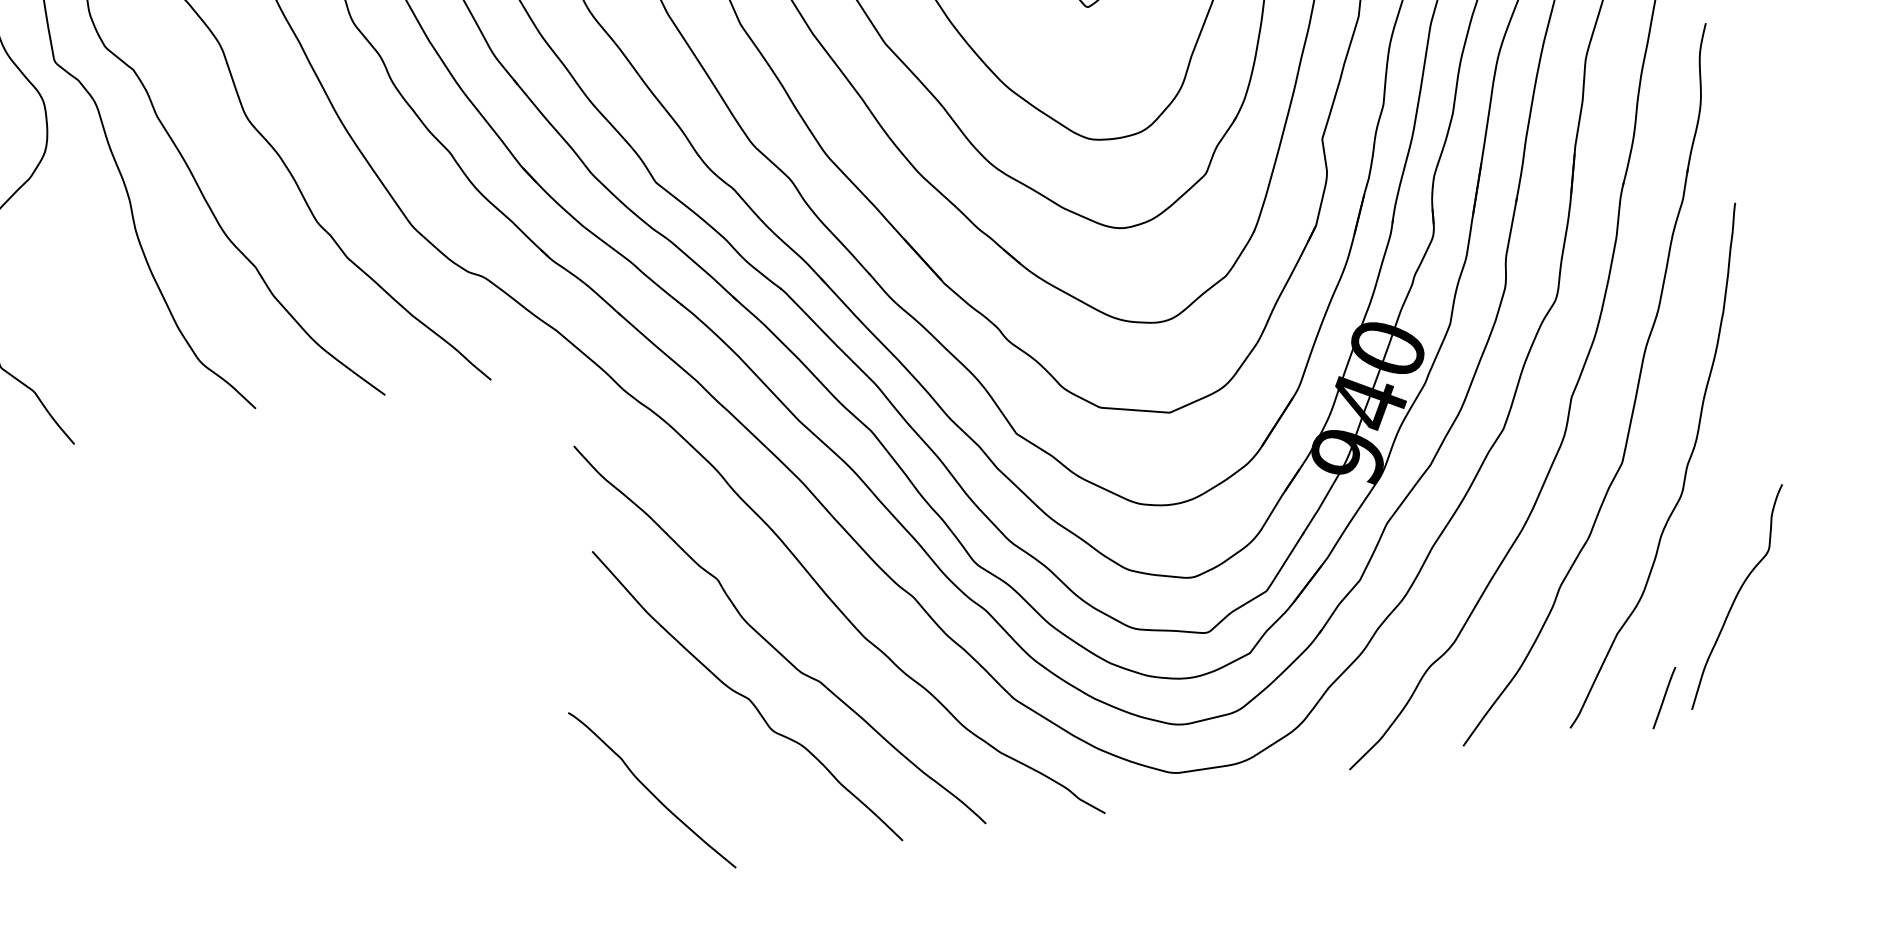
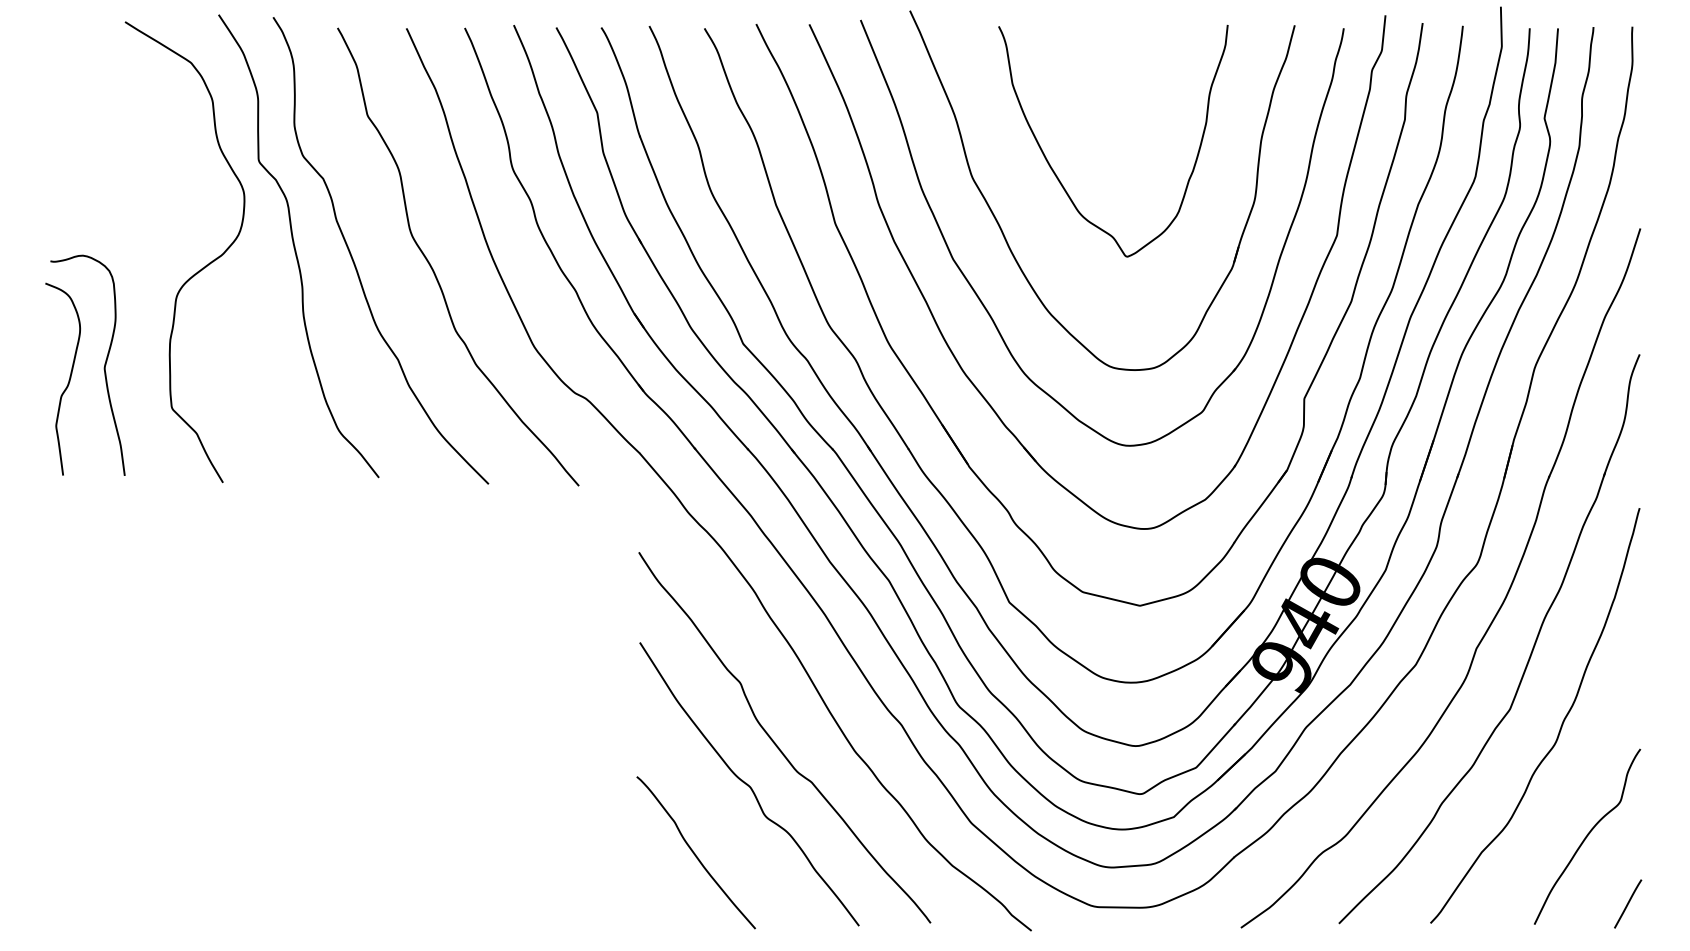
line: (1664, 697) -> (1628, 903), moved
curve: (650, 790) -> (694, 852), moved

